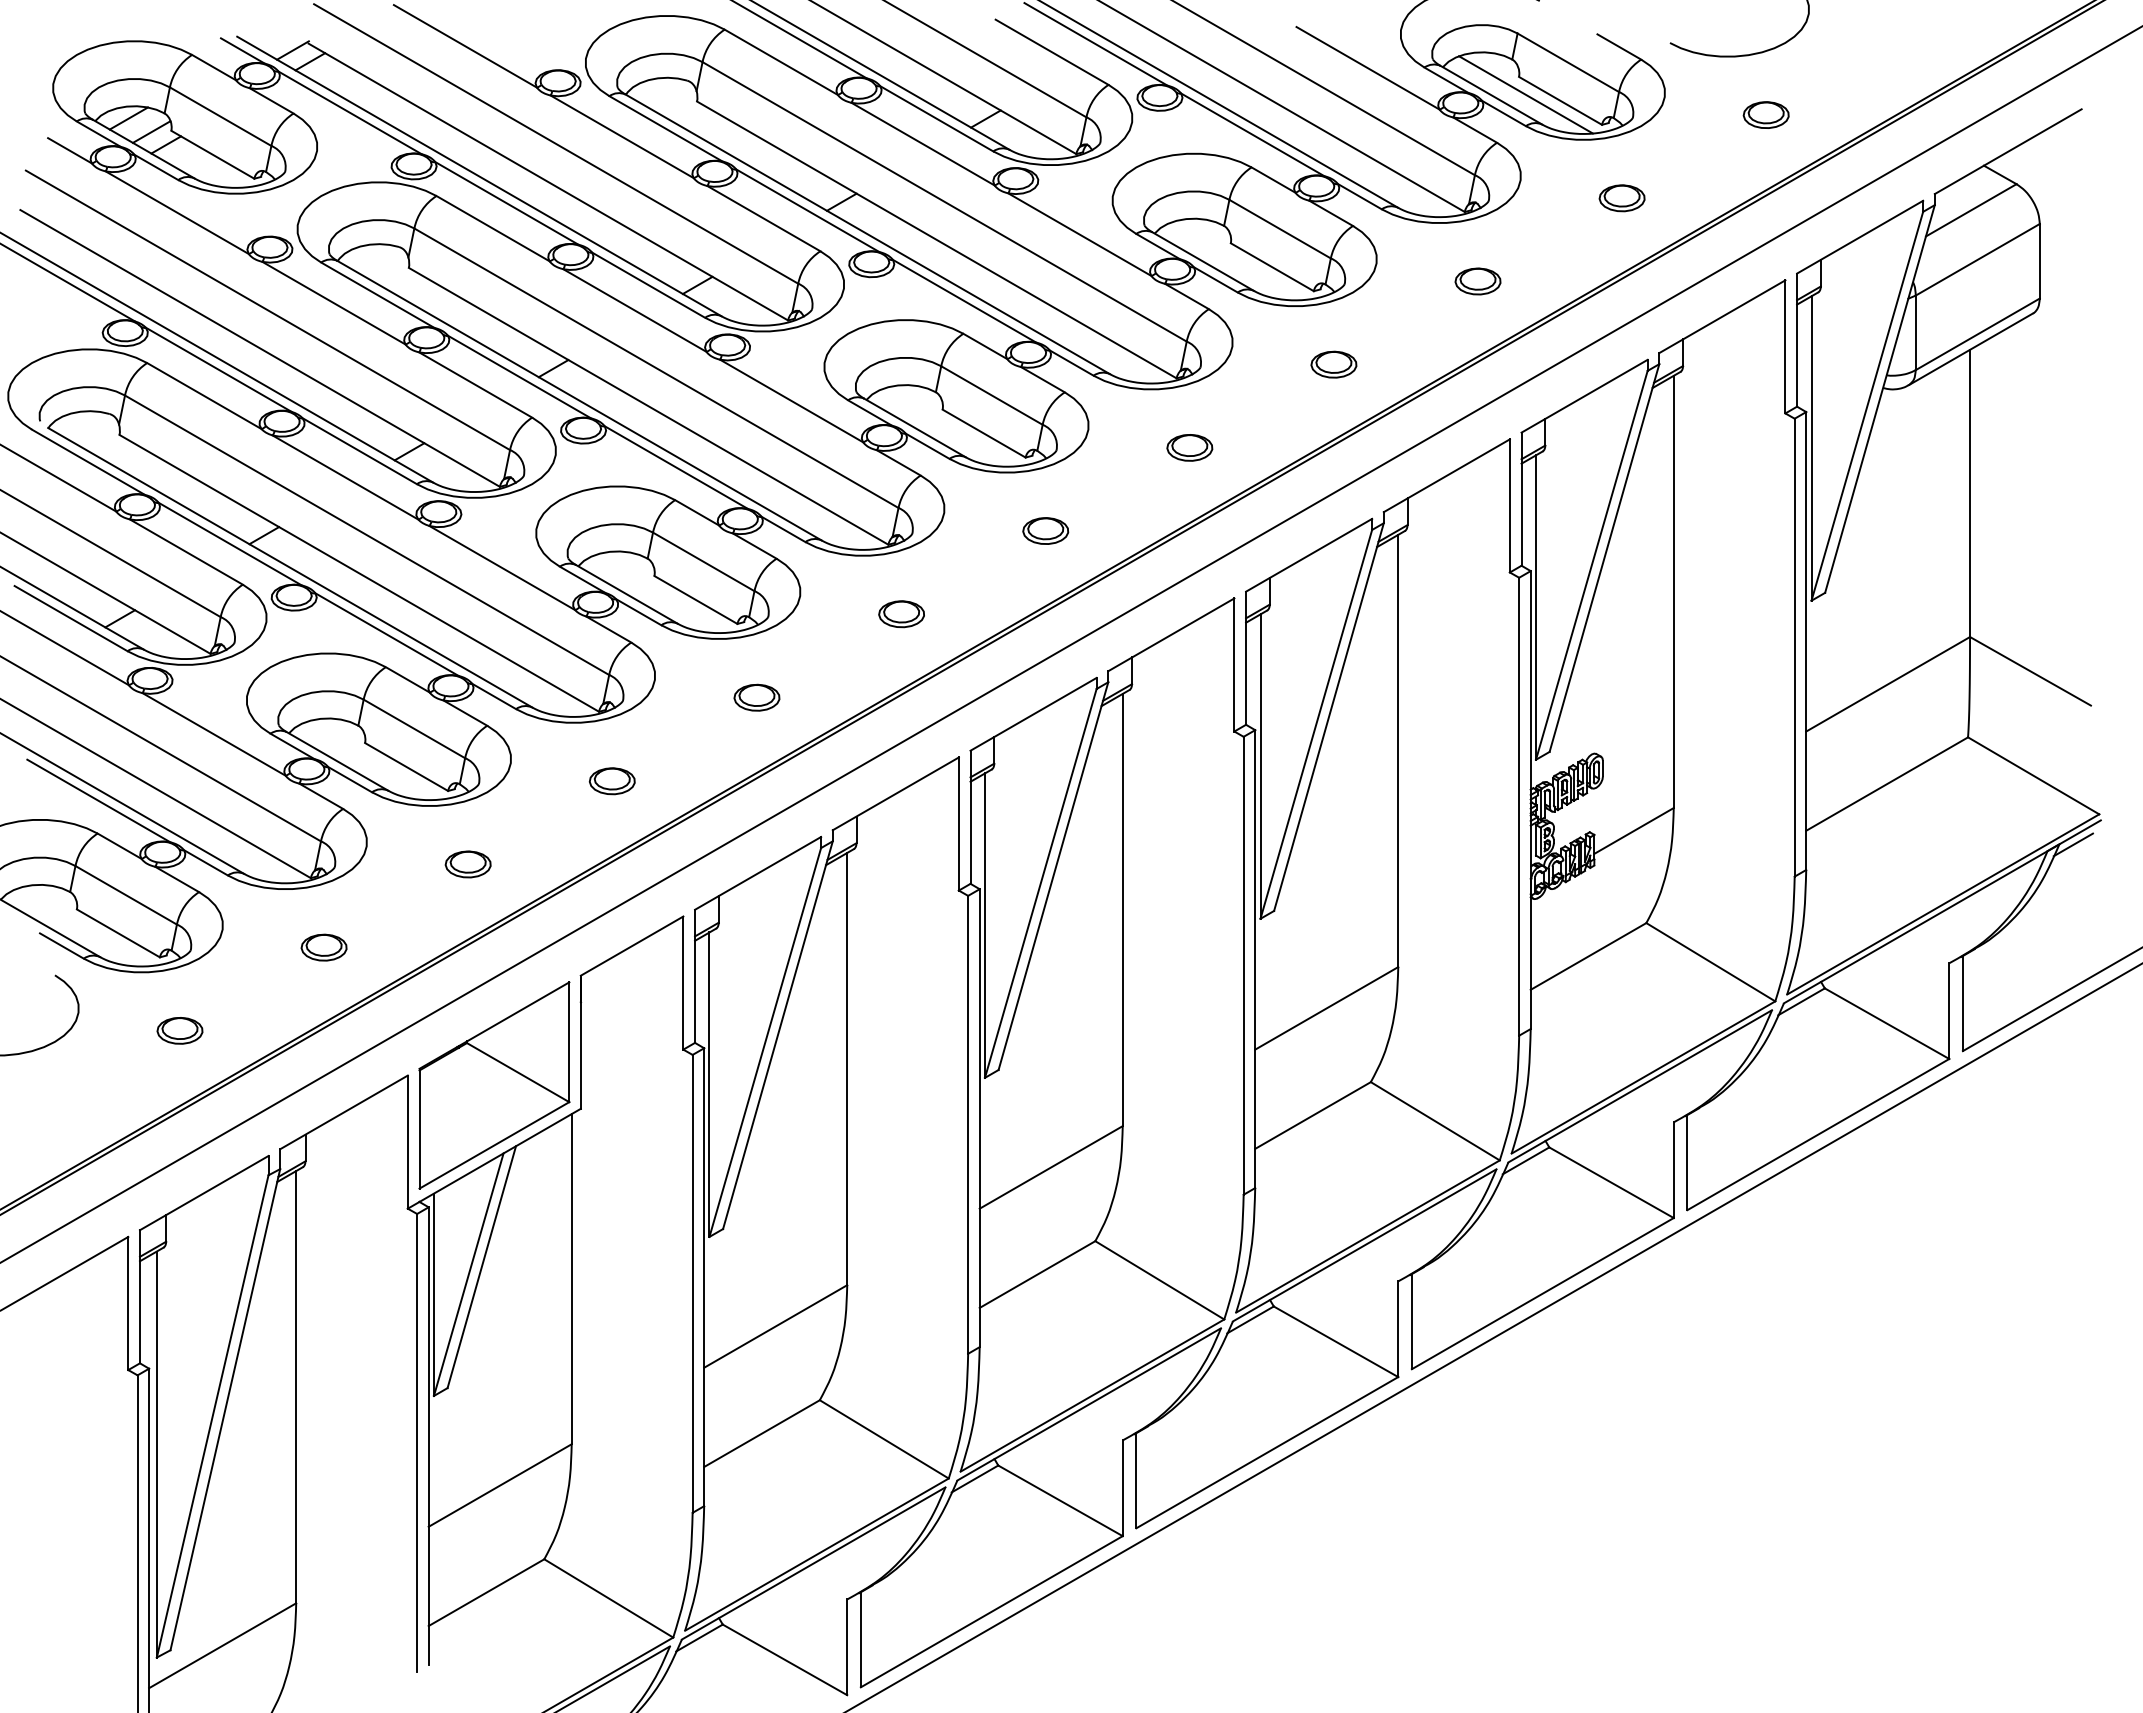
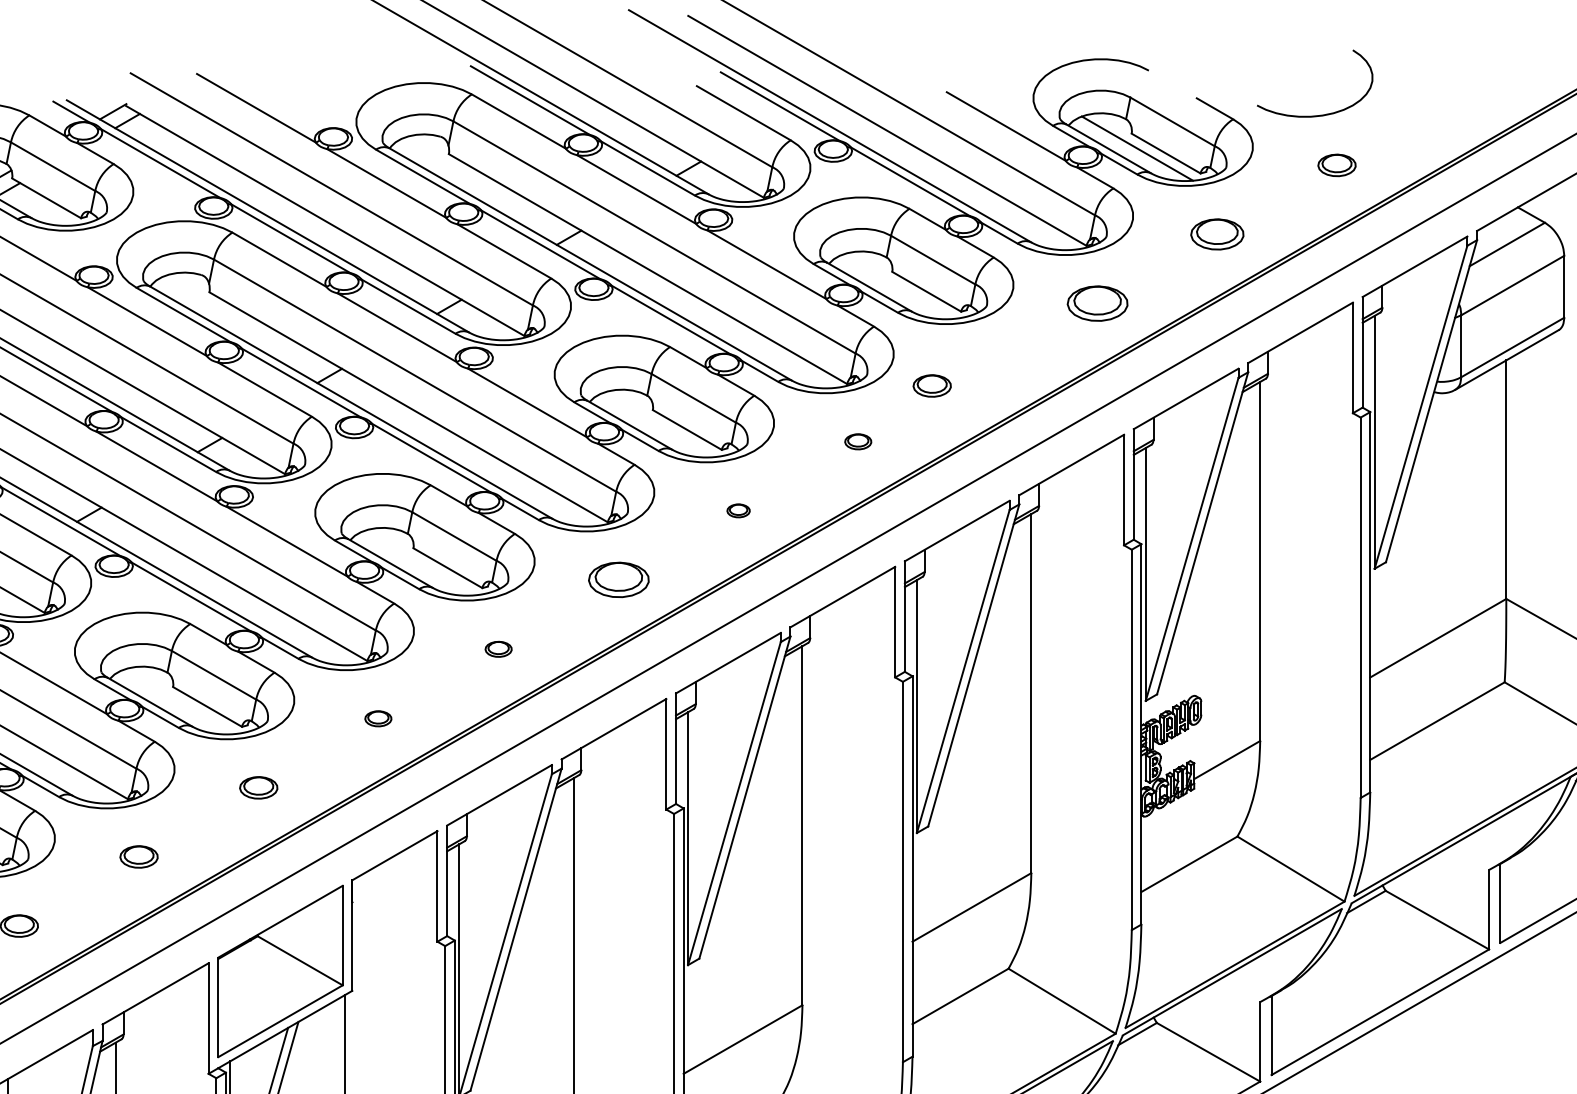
part: (1621, 198) -> (1216, 234), size x1.4
part: (1477, 281) -> (1097, 303), size x1.6
part: (1333, 364) -> (931, 385), moved
part: (1189, 447) -> (857, 441), size x0.7
part: (1045, 530) -> (738, 510), size x0.6
part: (901, 614) -> (618, 580), size x1.6
part: (756, 697) -> (498, 649), size x0.7
part: (611, 781) -> (377, 718), size x0.7

